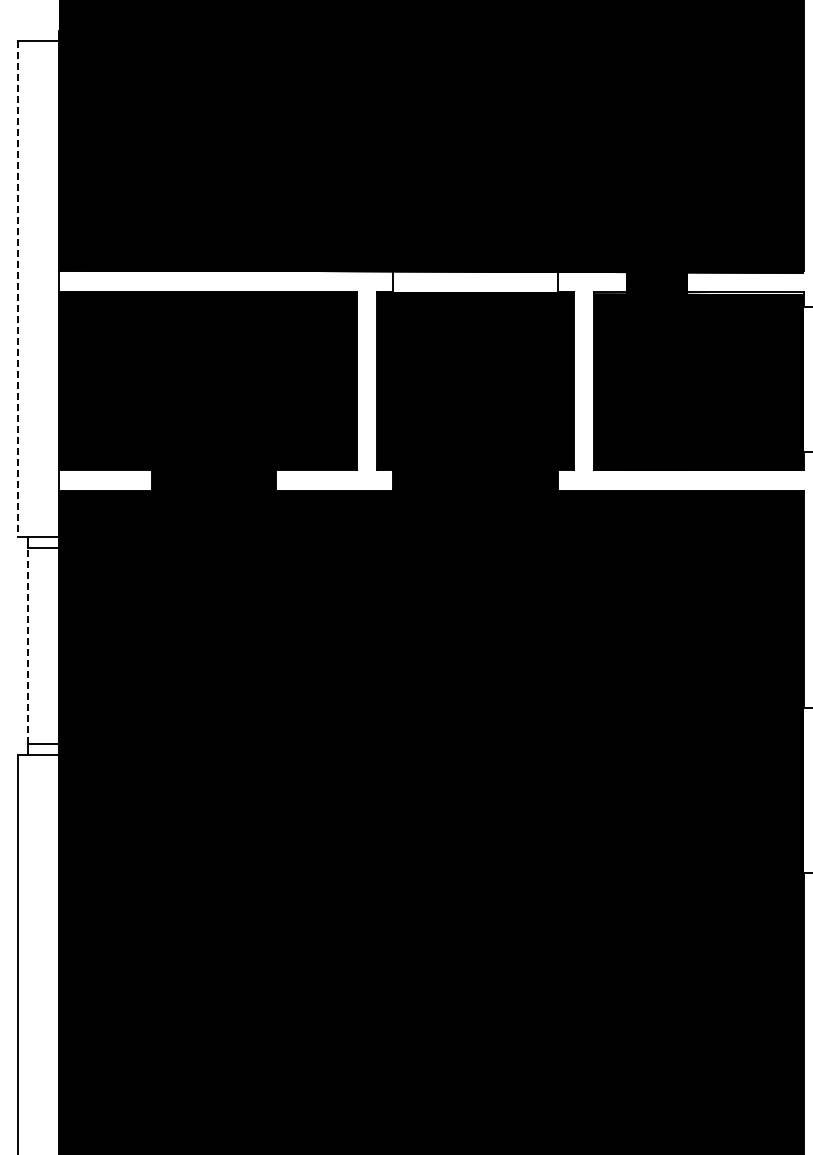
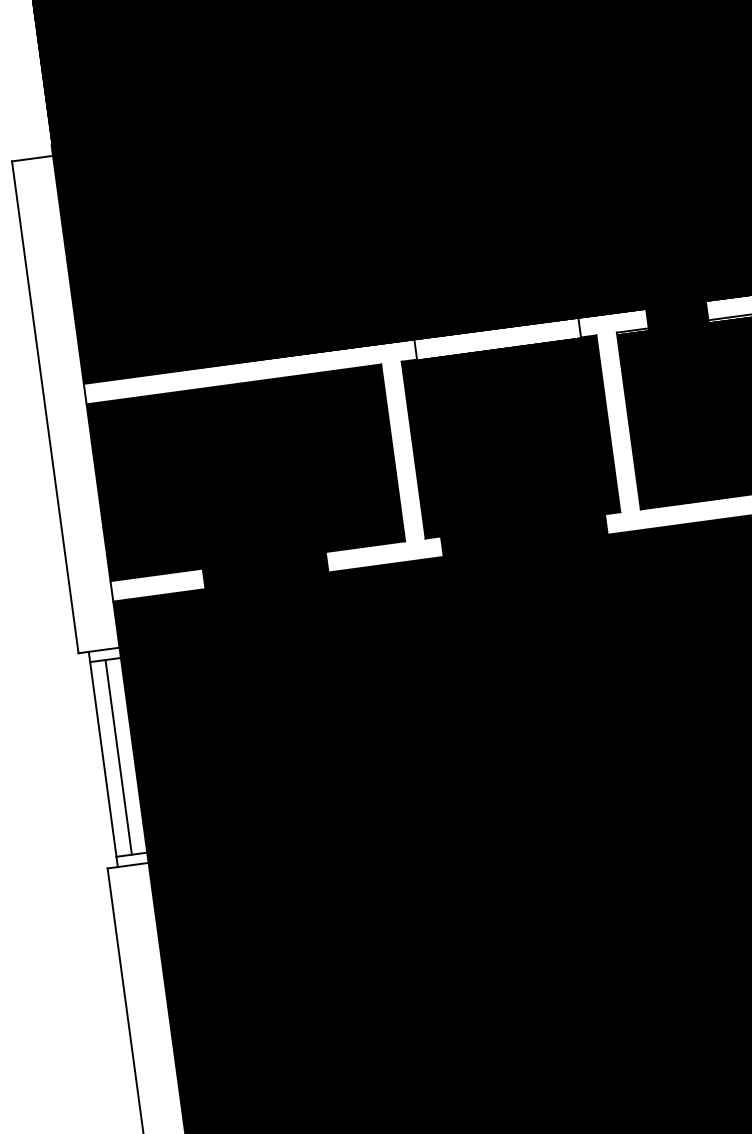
line: (17, 289) -> (44, 407), dashed -> solid
line: (28, 645) -> (103, 758), dashed -> solid
line: (43, 645) -> (118, 756), added

